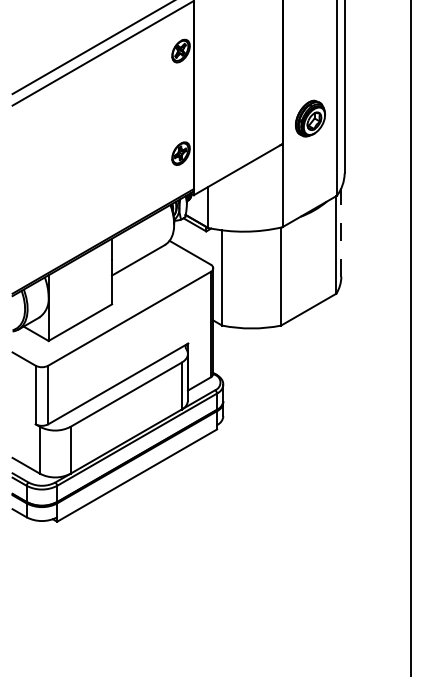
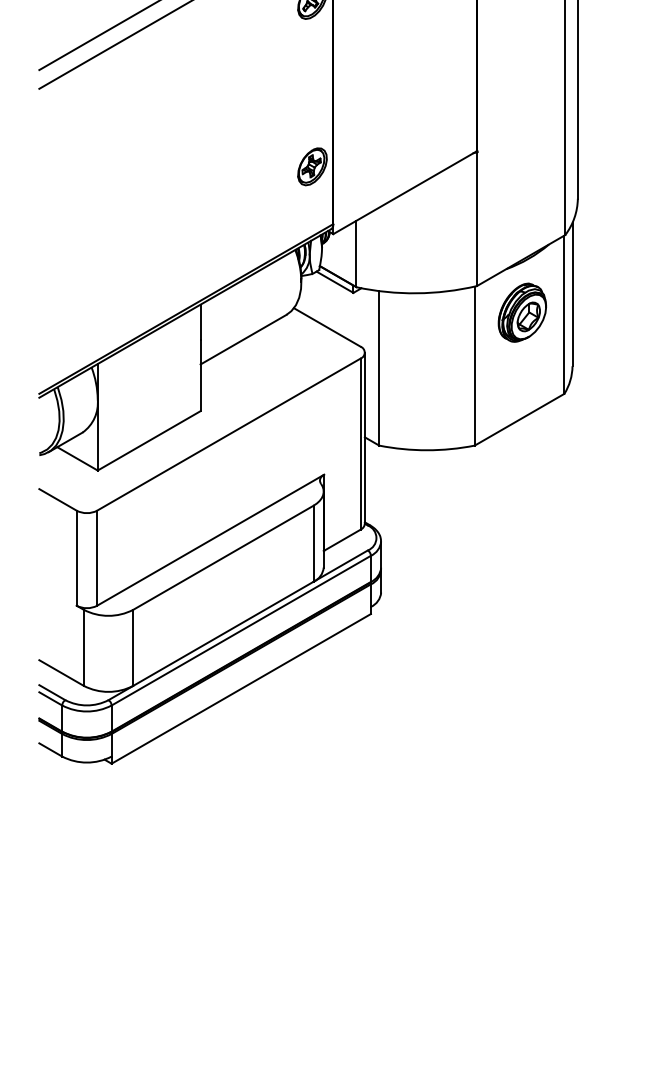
part: (310, 118) -> (522, 312), moved
line: (341, 231) -> (572, 292), dashed -> solid

